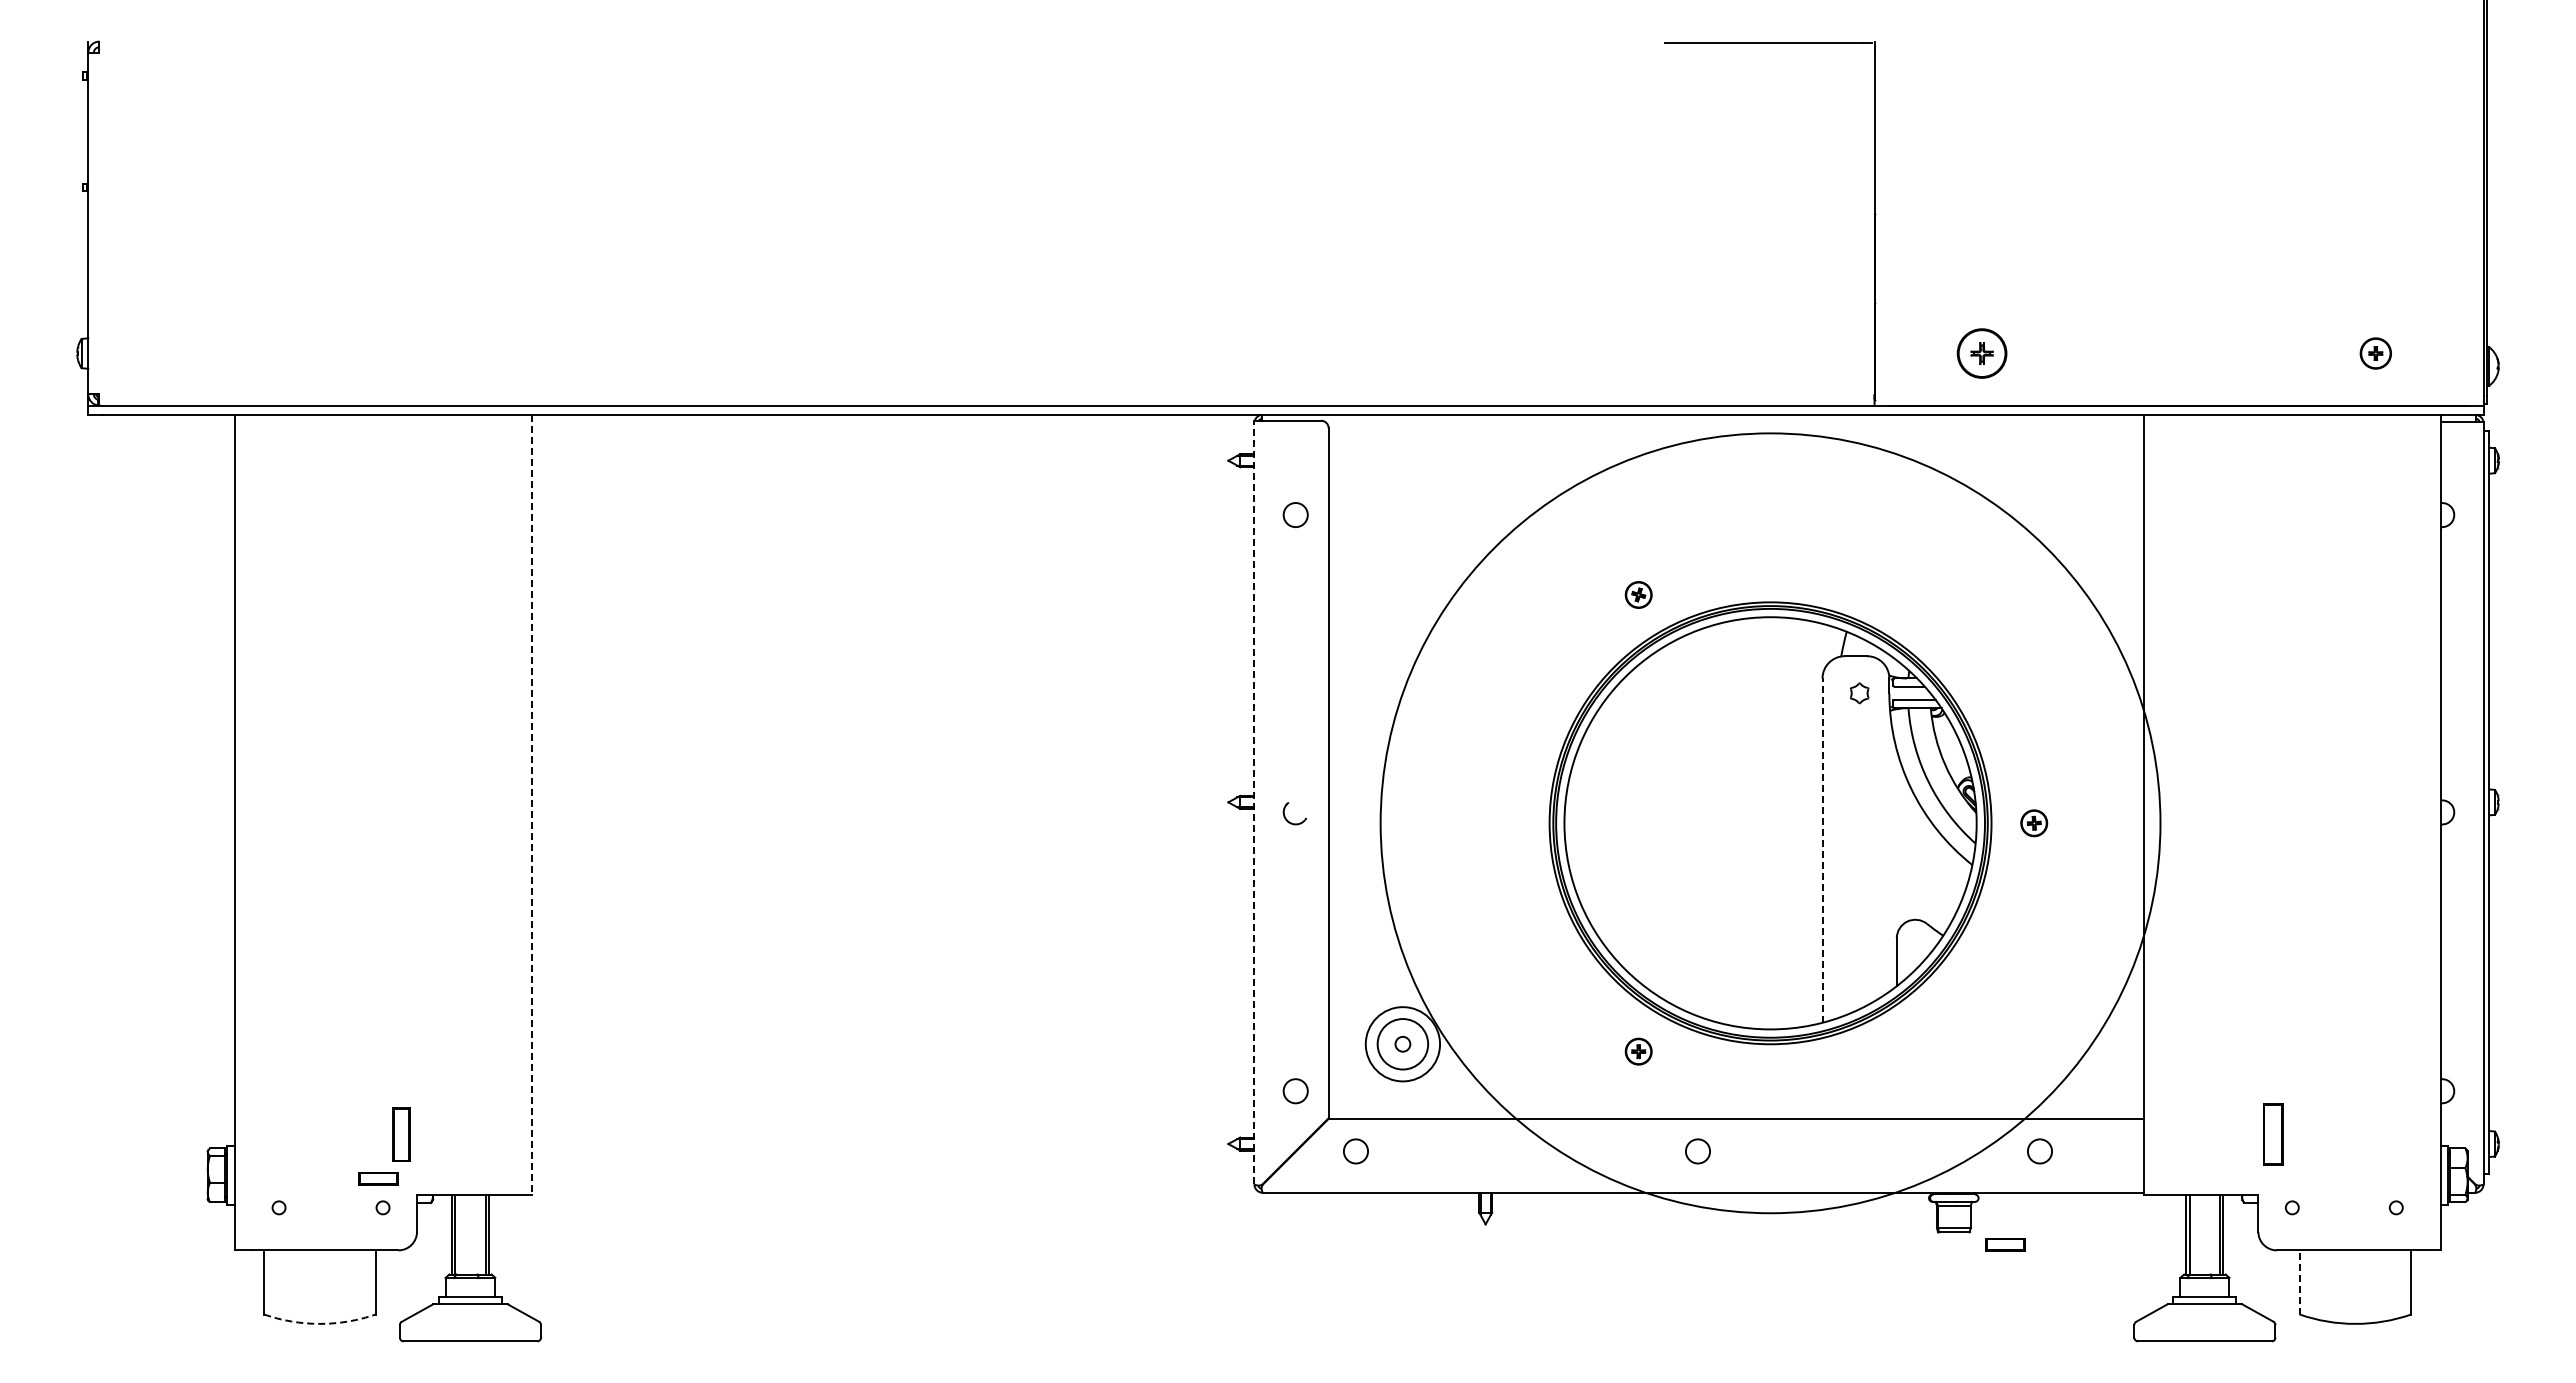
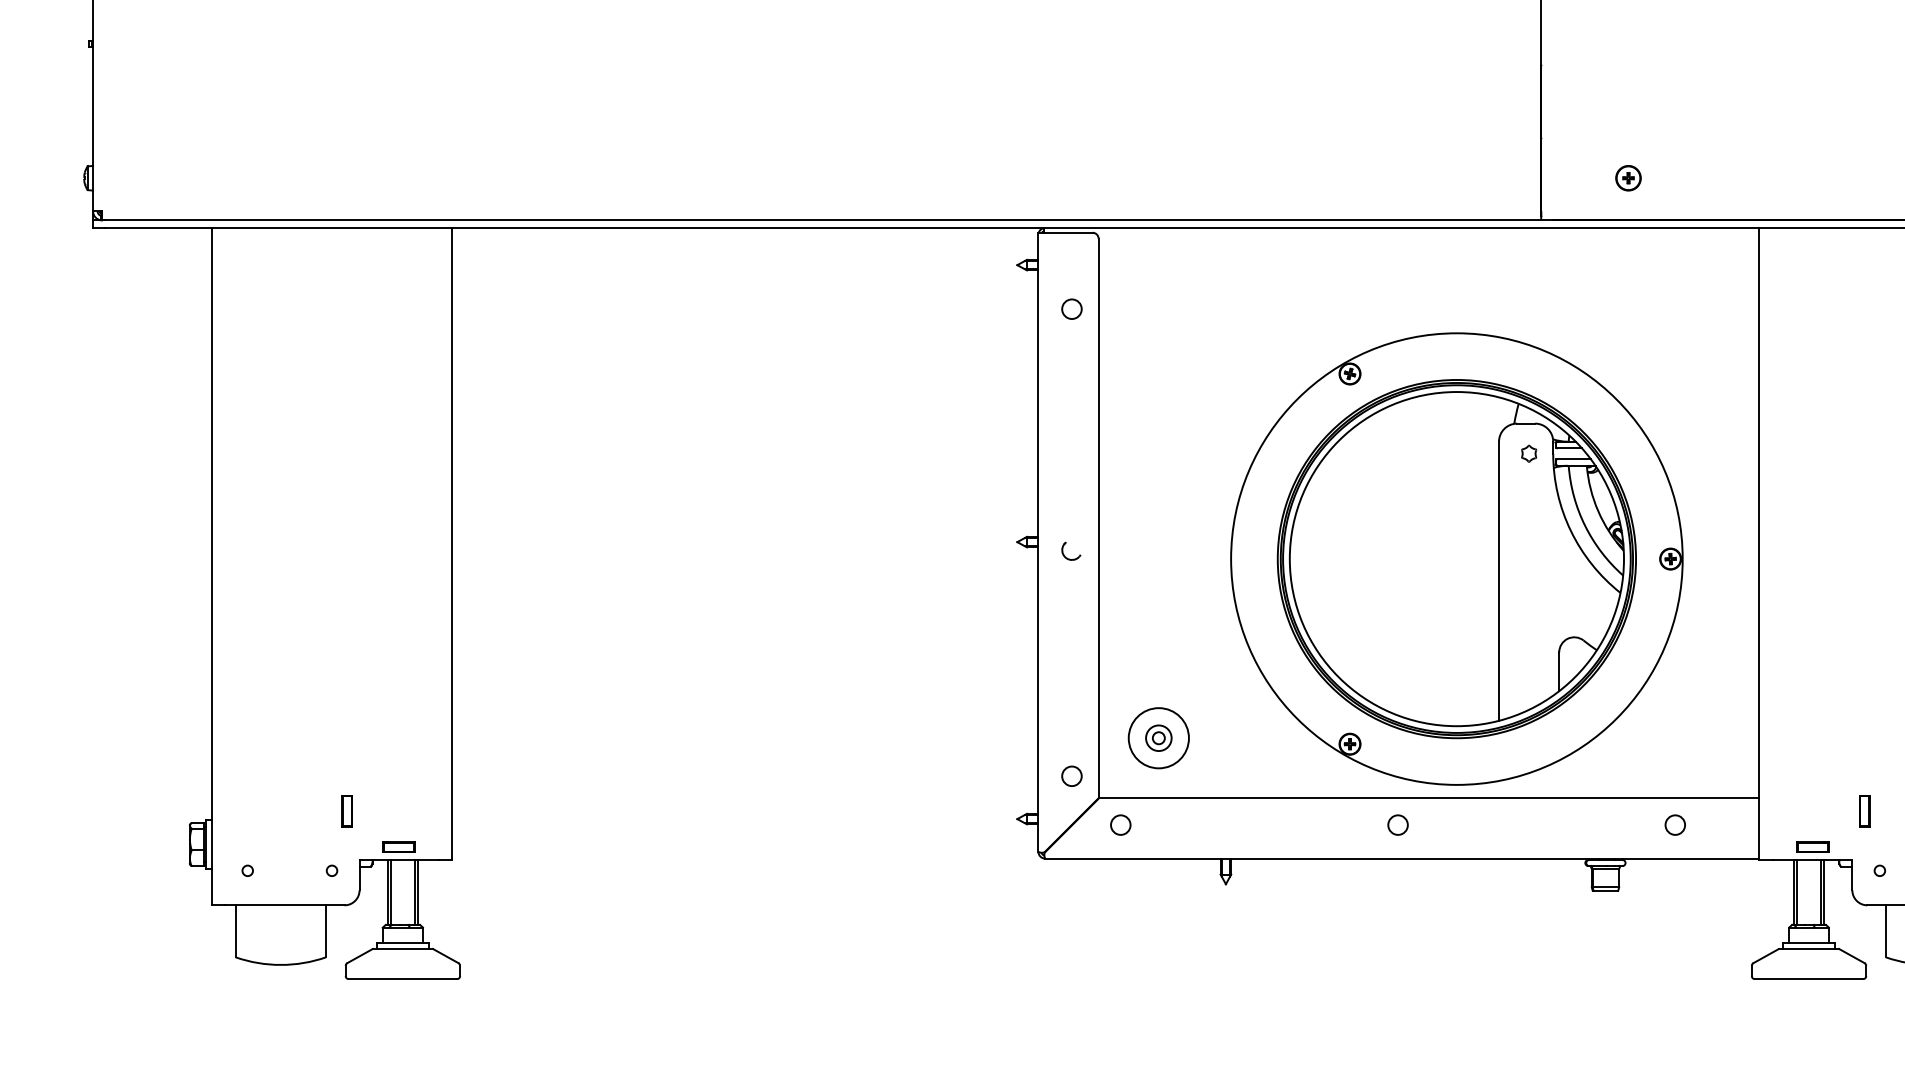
part: (1982, 353) -> (1628, 178), size x0.62
line: (1254, 802) -> (1038, 542), dashed -> solid
line: (531, 804) -> (452, 543), dashed -> solid
circle: (1770, 822) -> (1456, 558), size x0.71
line: (1822, 850) -> (1499, 581), dashed -> solid
circle: (1402, 1044) -> (1158, 738), size x0.62
part: (401, 1134) -> (347, 811), size x0.71
part: (2273, 1134) -> (1864, 811), size x0.62
part: (378, 1178) -> (398, 847), moved
part: (2005, 1244) -> (1812, 847), moved
line: (2299, 1281) -> (1885, 930), dashed -> solid
arc: (319, 1323) -> (280, 964), dashed -> solid

